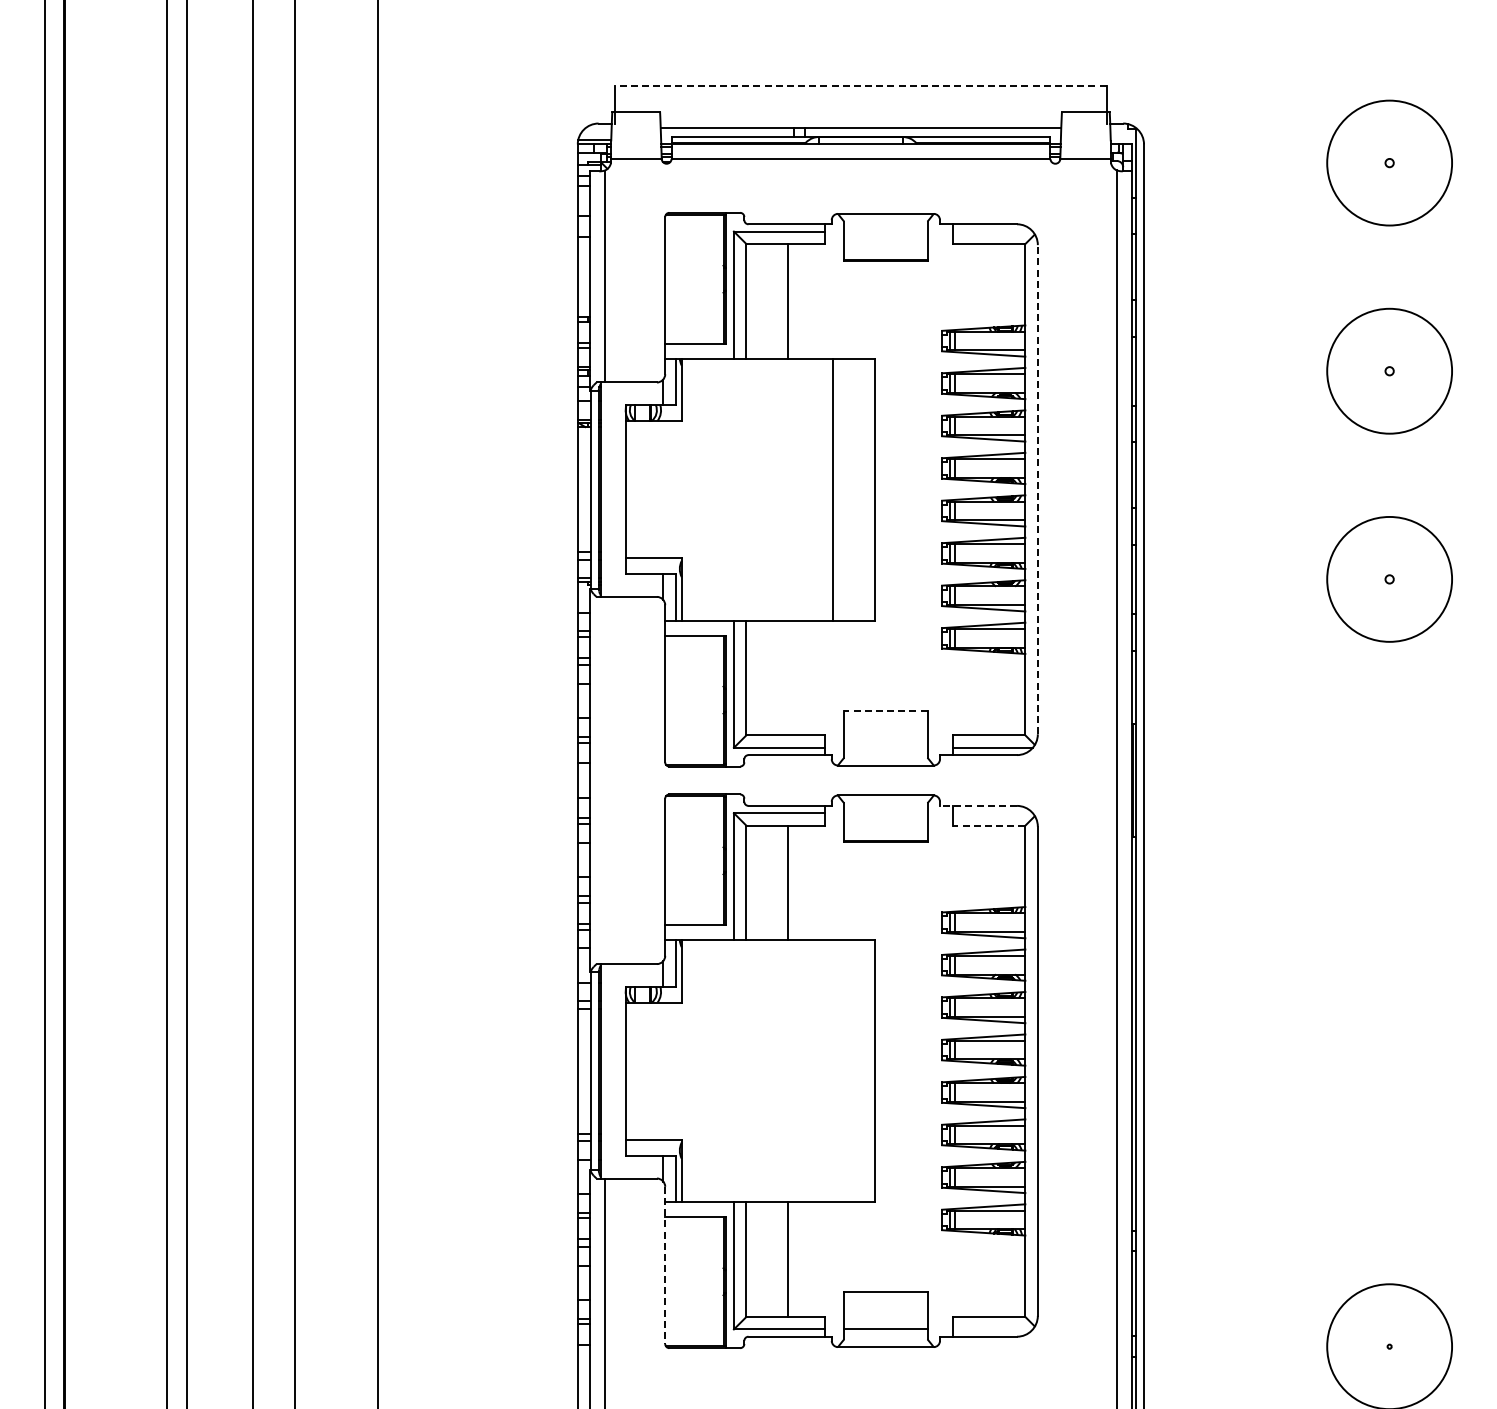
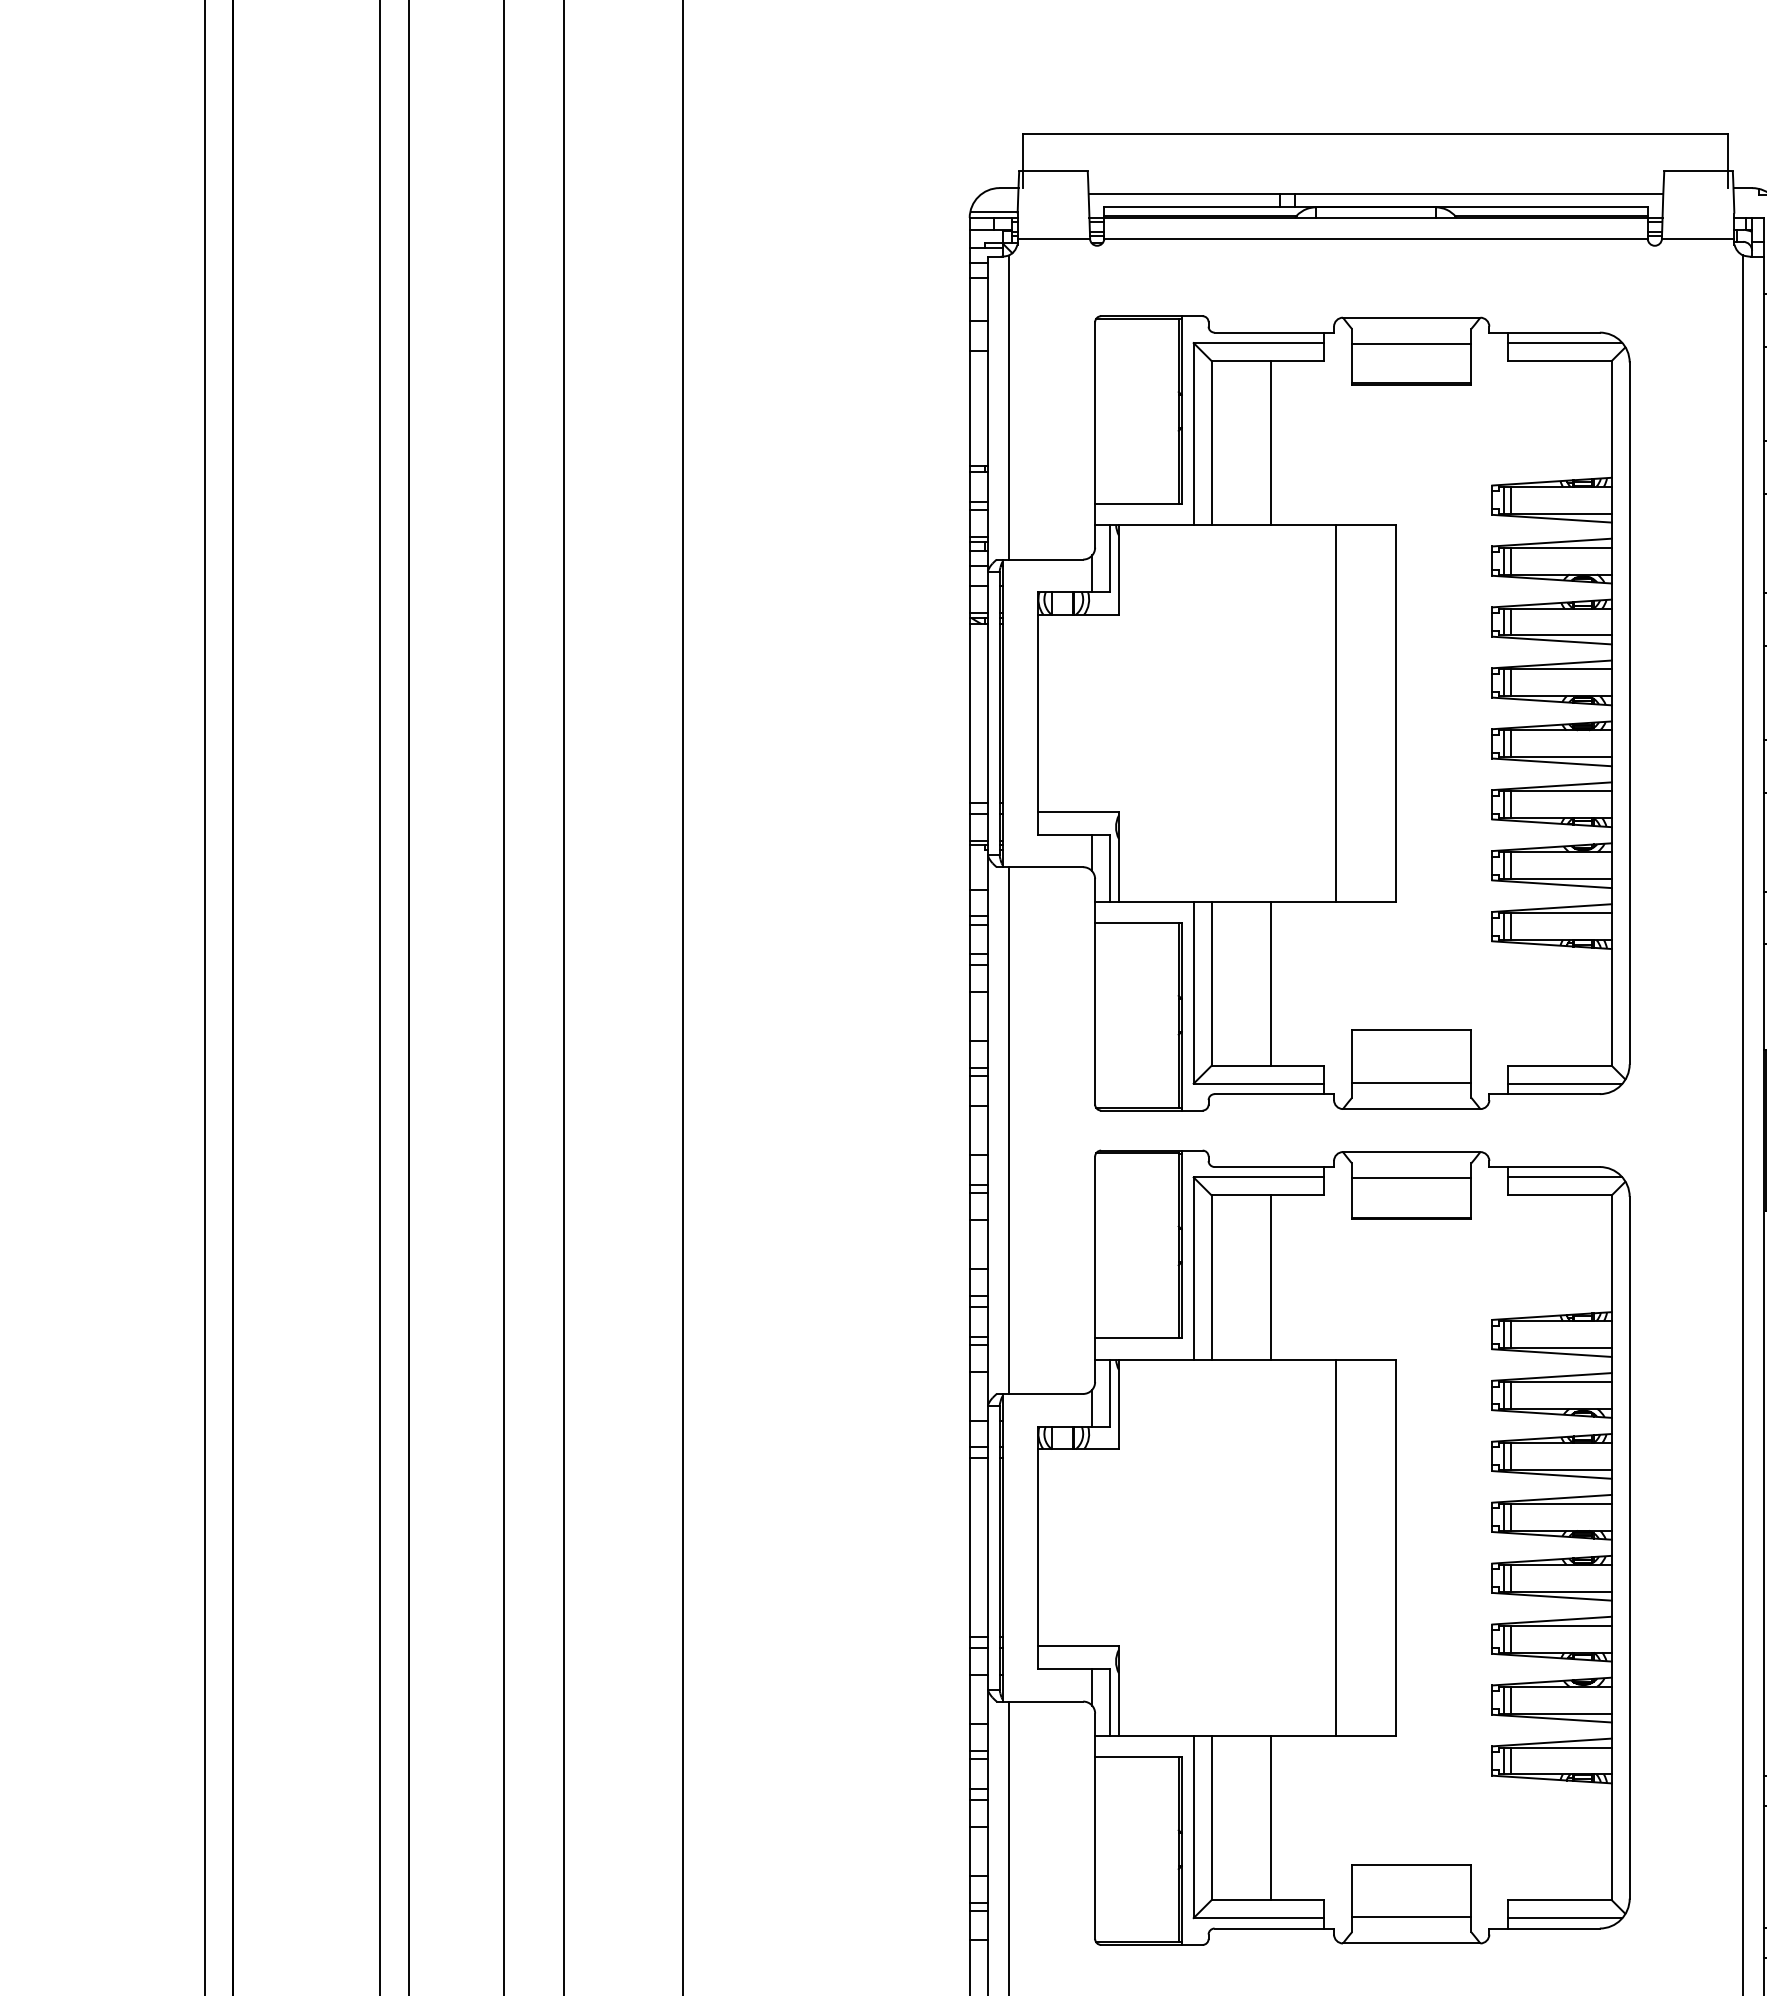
line: (860, 86) -> (1375, 134), dashed -> solid
line: (992, 231) -> (1564, 342), added
line: (885, 232) -> (1411, 344), added
line: (1037, 489) -> (1629, 713), dashed -> solid
line: (788, 677) -> (1271, 982), added
line: (885, 710) -> (1411, 1030), dashed -> solid
line: (885, 747) -> (1411, 1083), added
line: (604, 780) -> (1008, 1130), added
line: (978, 805) -> (1544, 1166), dashed -> solid
line: (885, 813) -> (1411, 1177), added
line: (992, 813) -> (1564, 1177), added
line: (988, 825) -> (1558, 1195), dashed -> solid
line: (833, 1071) -> (1336, 1548), added
line: (665, 1265) -> (1095, 1826), dashed -> solid
line: (992, 1329) -> (1564, 1918), added

